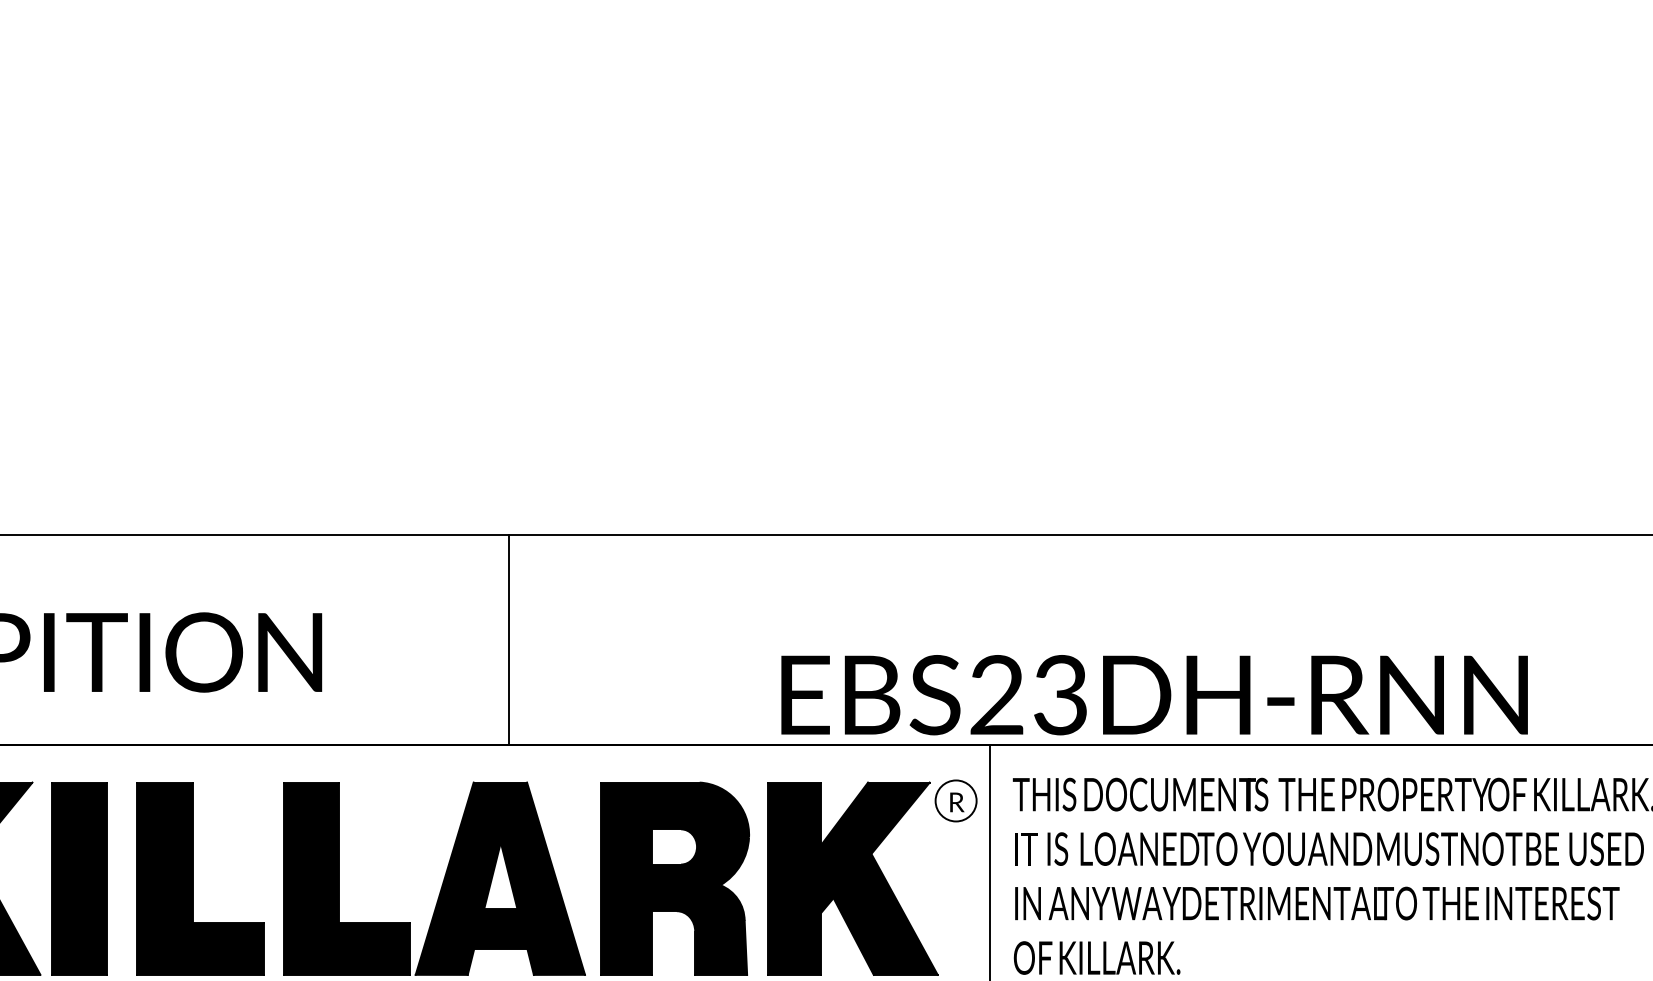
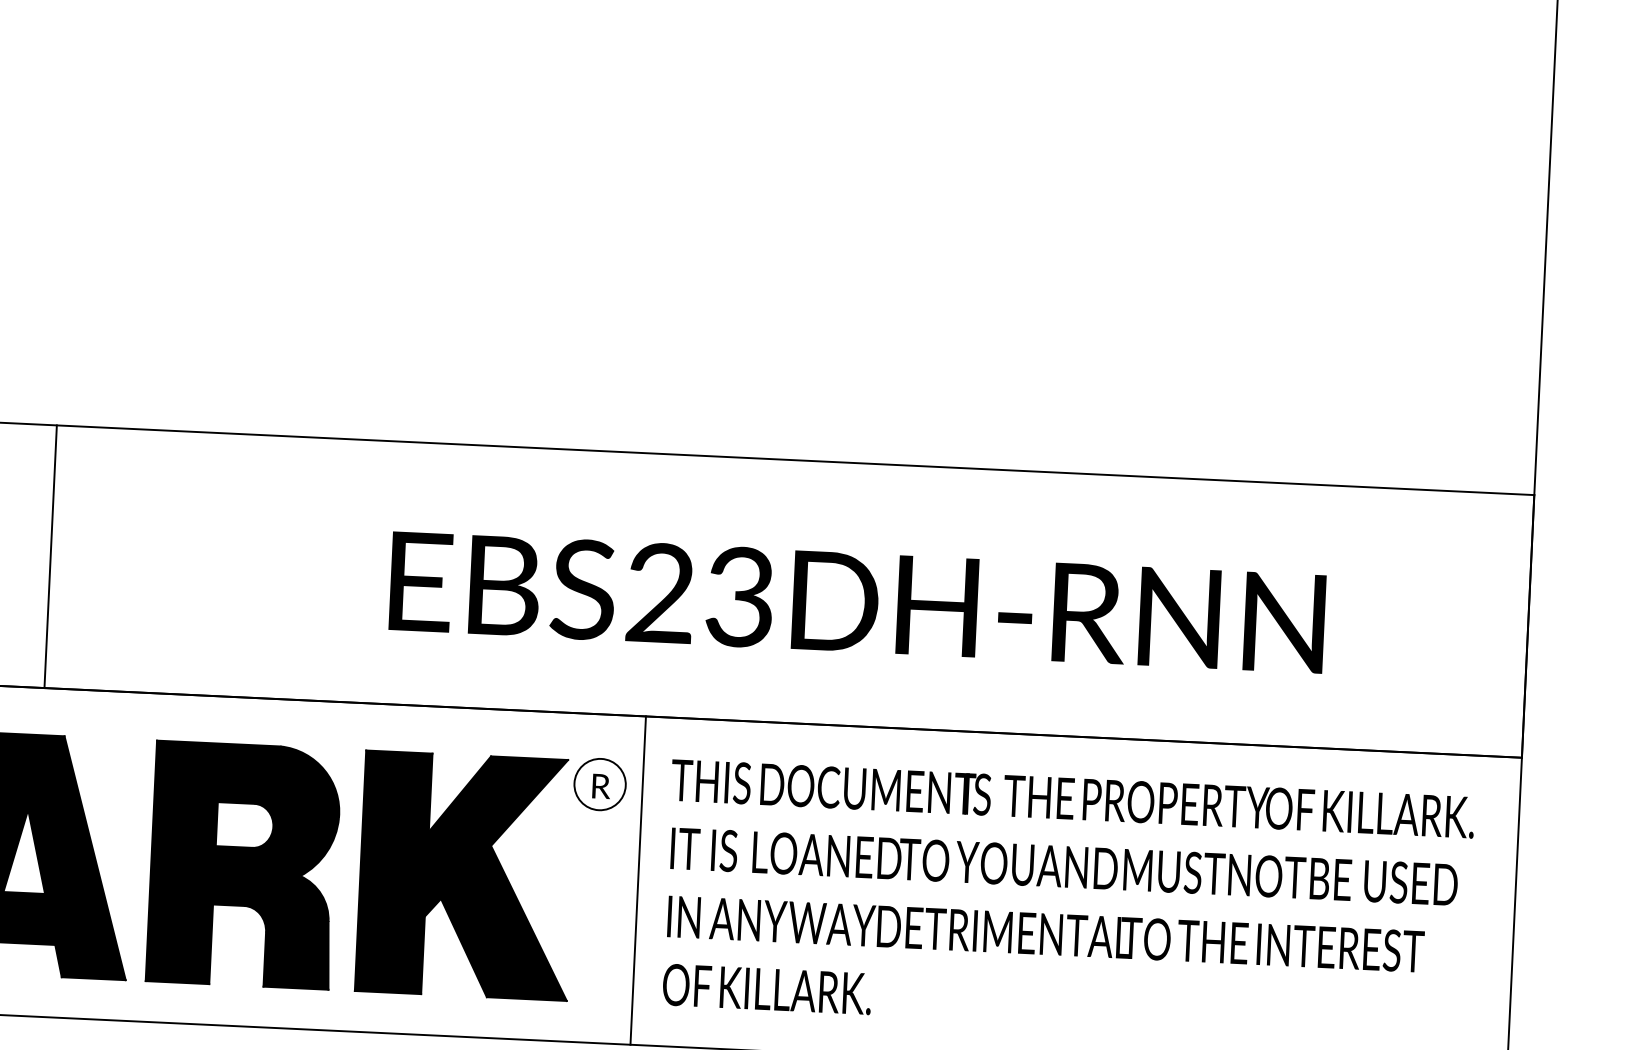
text: (1154, 695) -> (857, 603), moved

